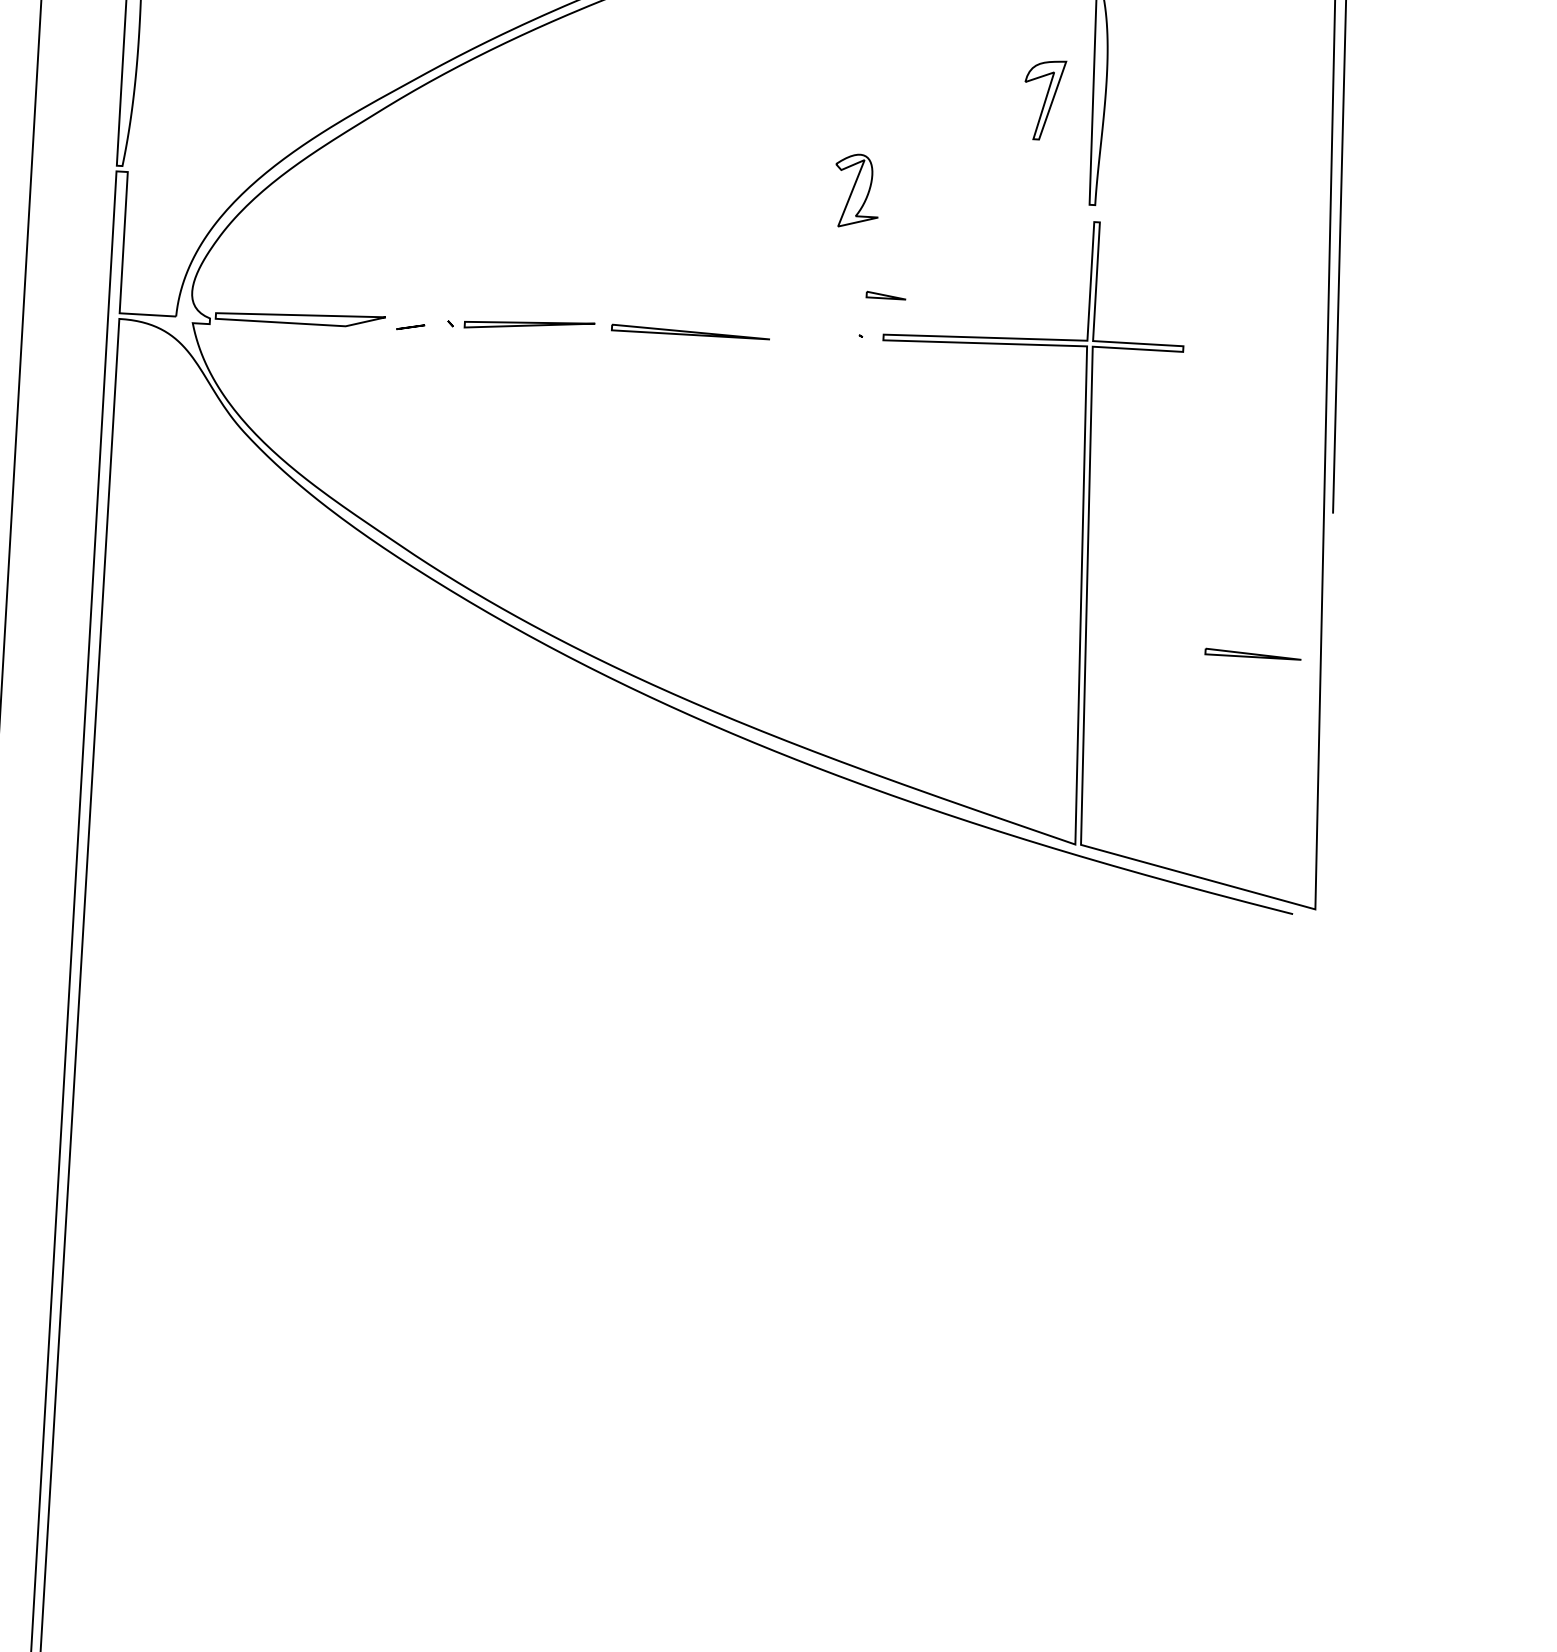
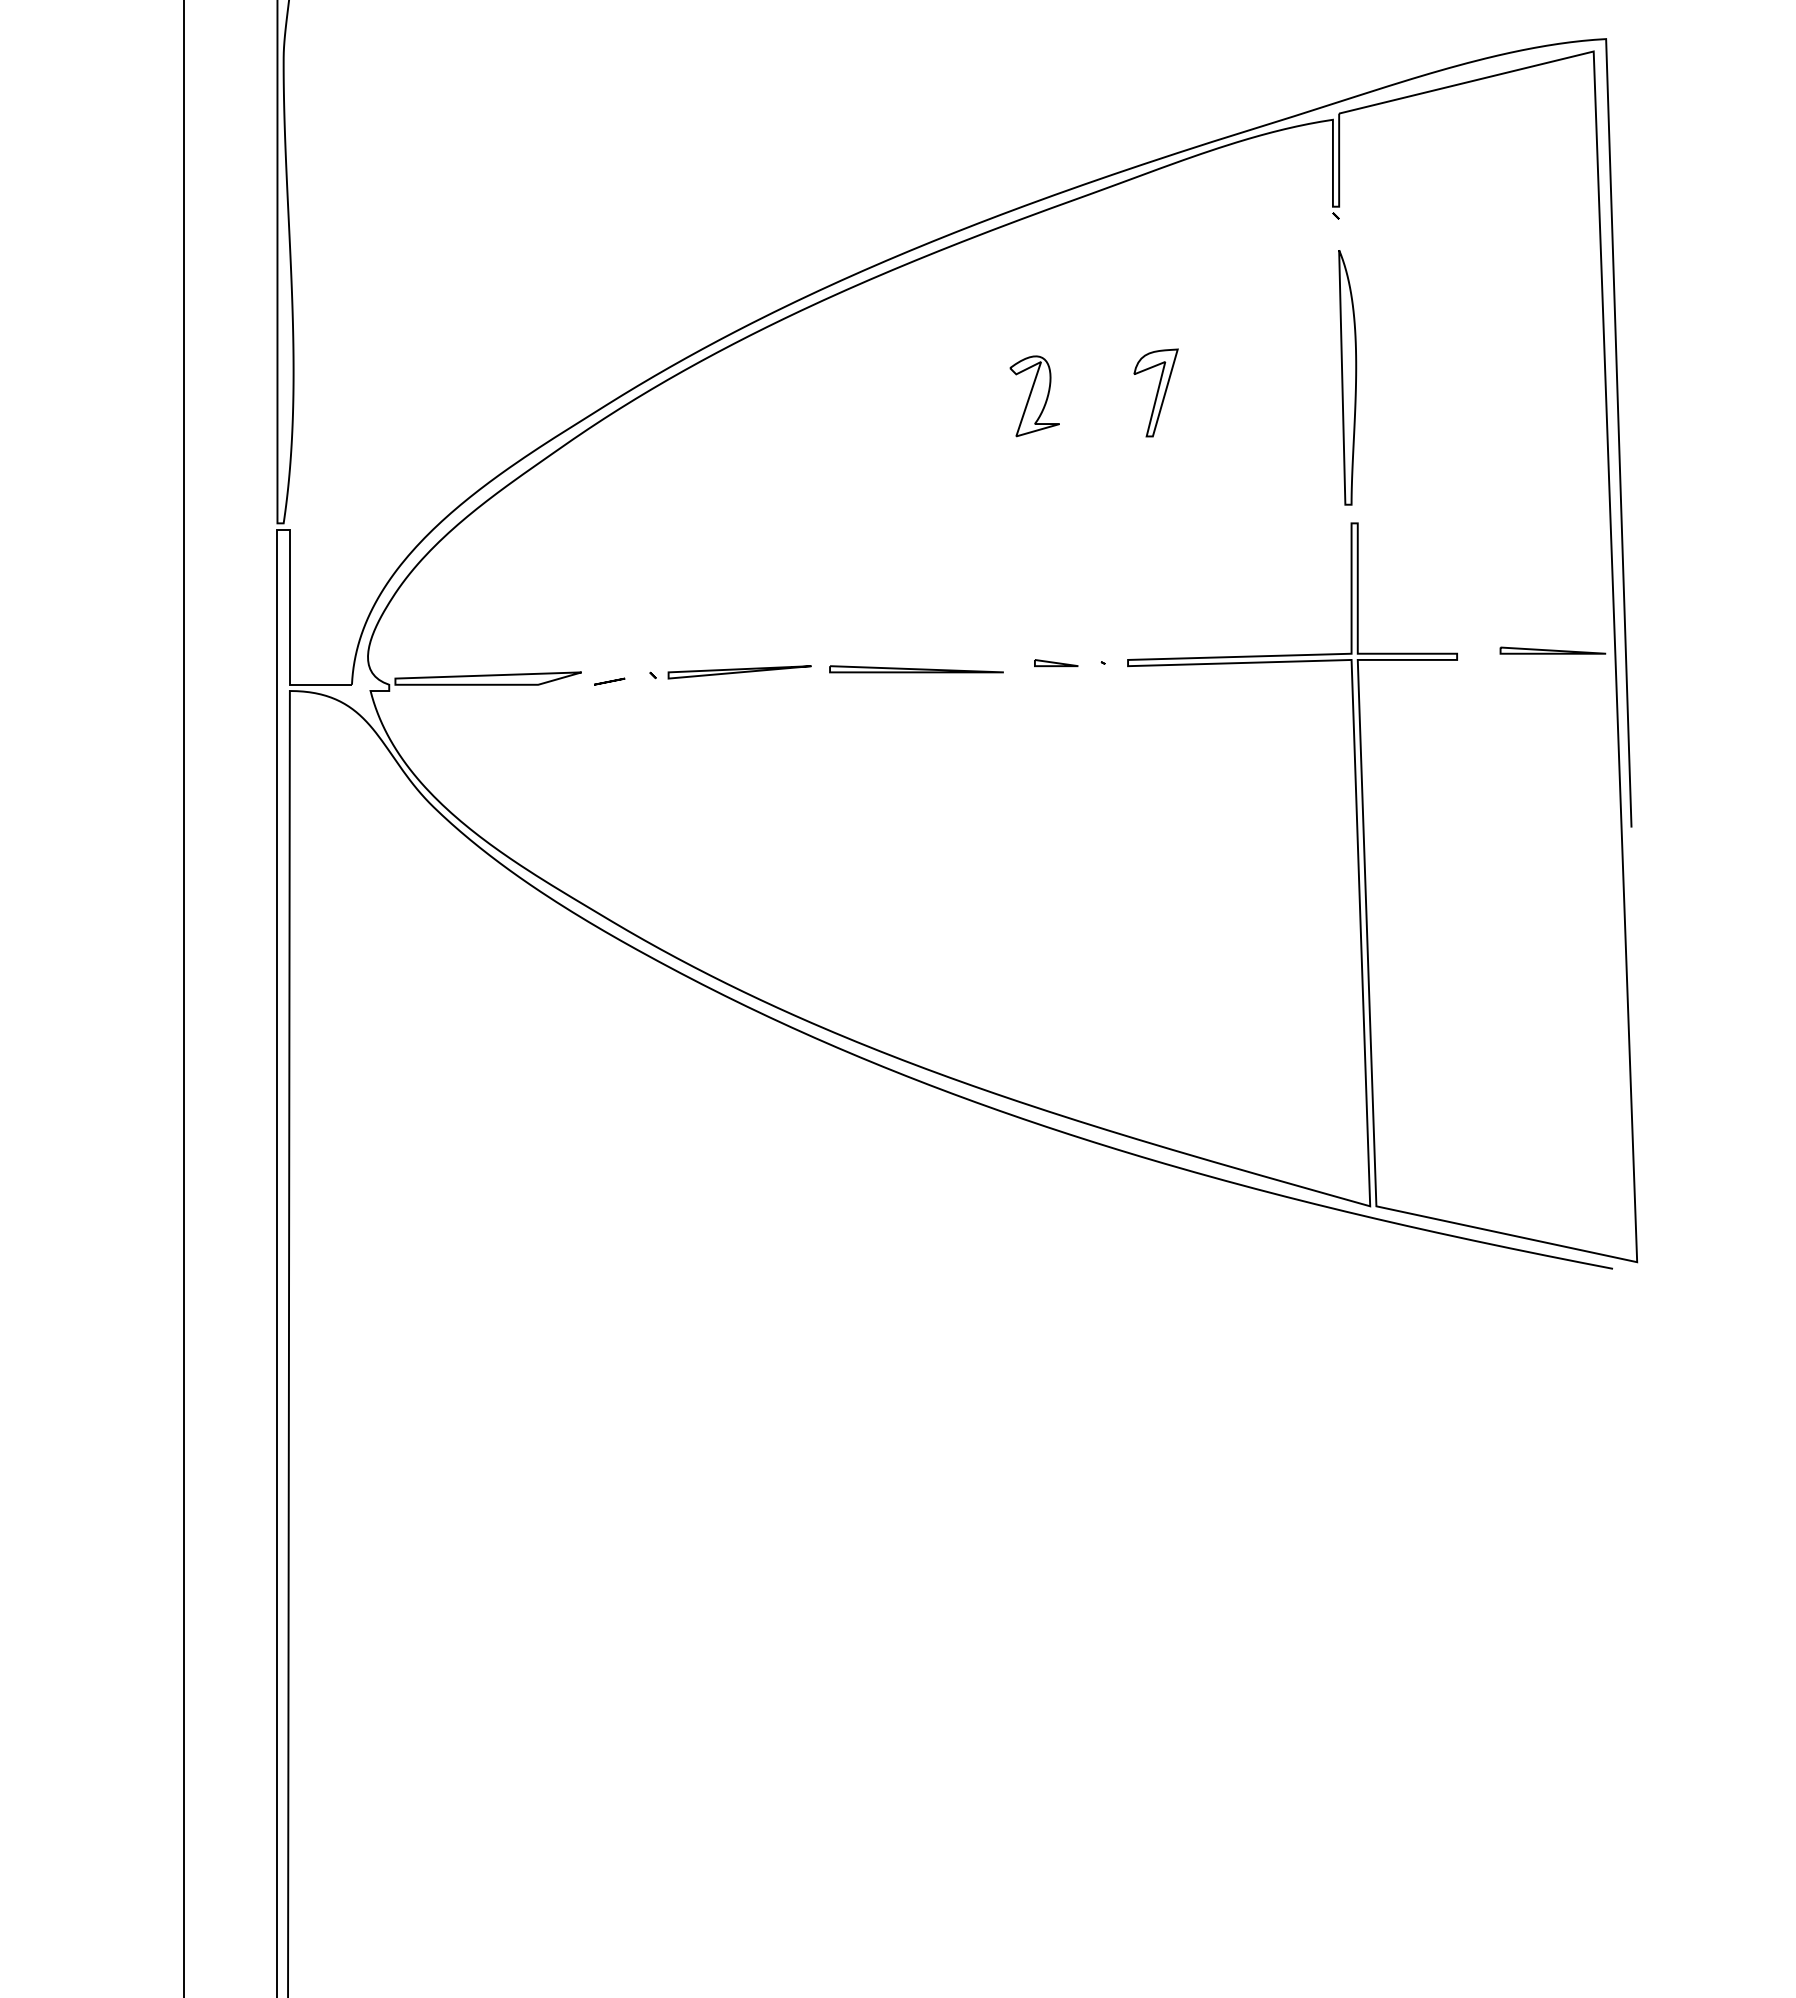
part: (1043, 99) -> (1155, 392), moved
part: (856, 191) -> (1034, 396), moved
part: (886, 296) -> (1056, 663), moved
part: (1252, 654) -> (1552, 650), moved

